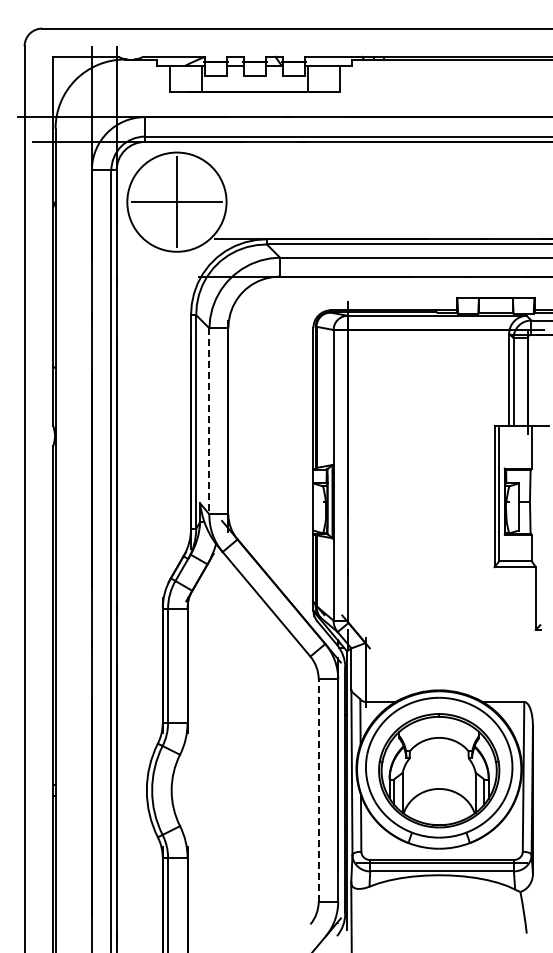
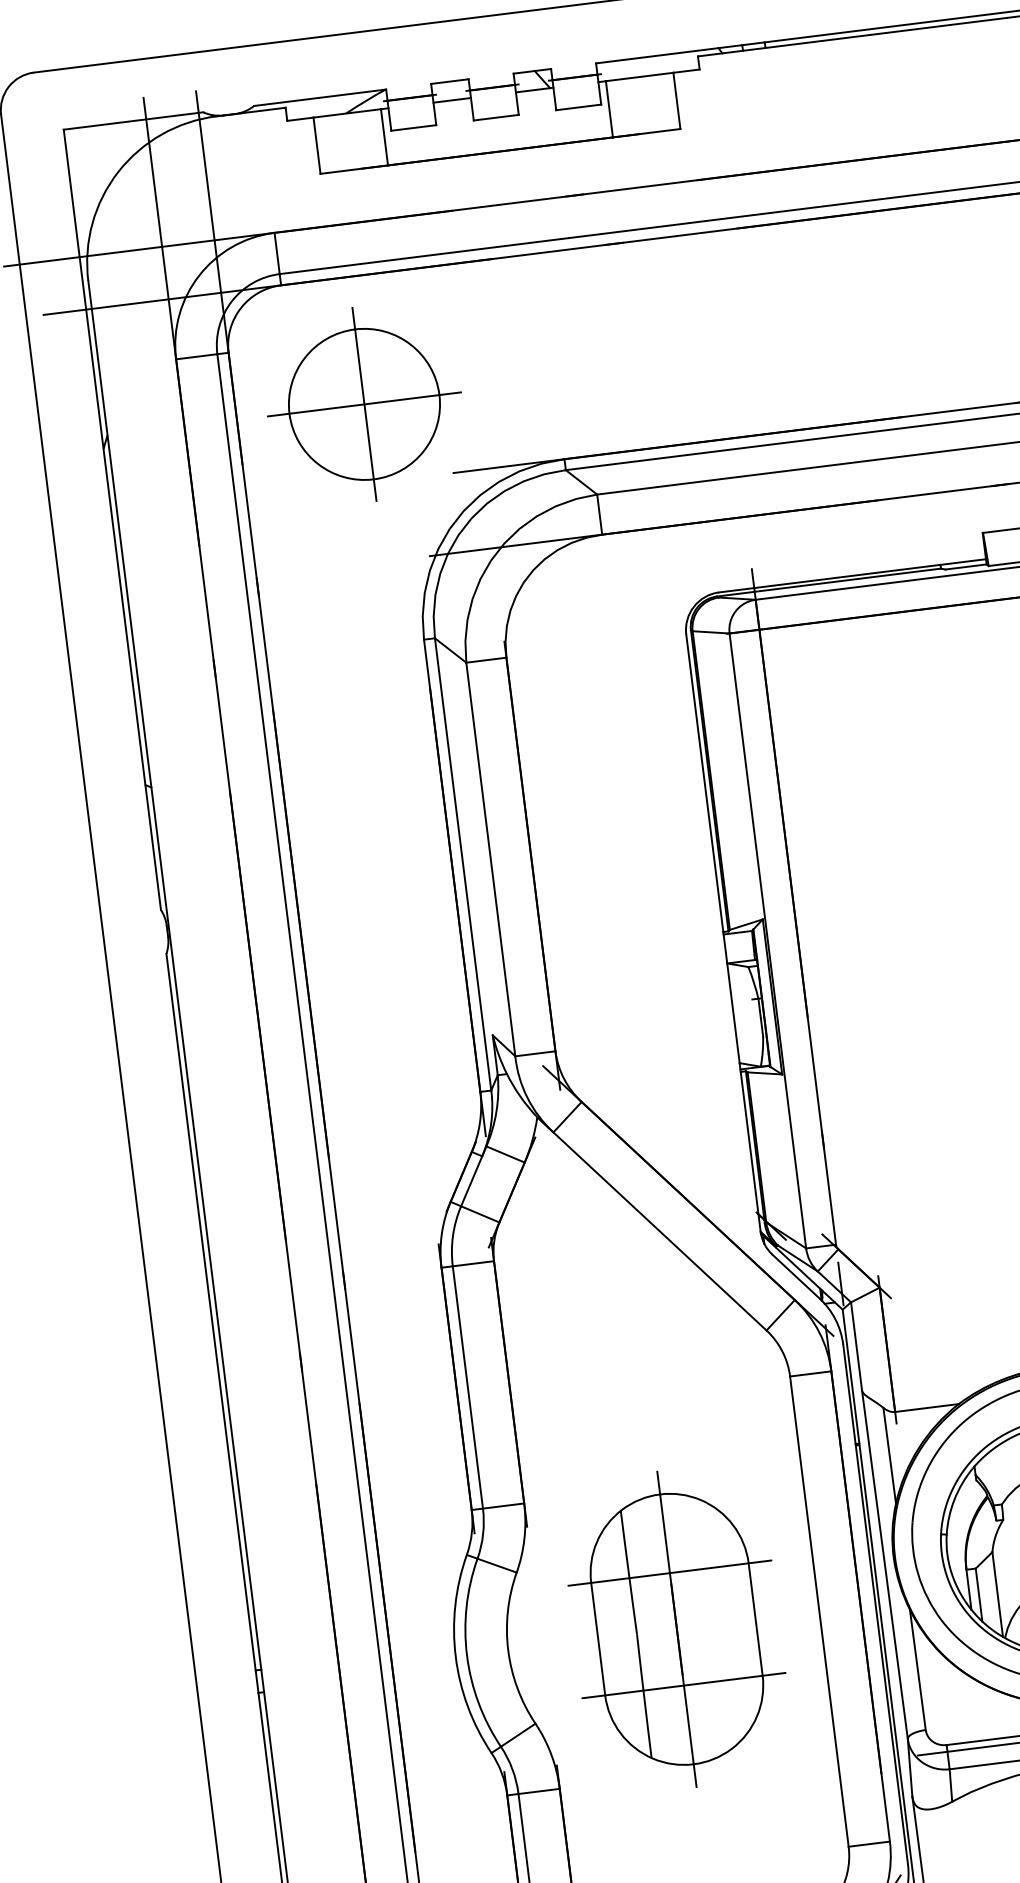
circle: (176, 201) -> (363, 403), size x0.71
line: (209, 421) -> (491, 859), dashed -> solid
line: (318, 789) -> (818, 1609), dashed -> solid
part: (251, 790) -> (677, 1629), added

